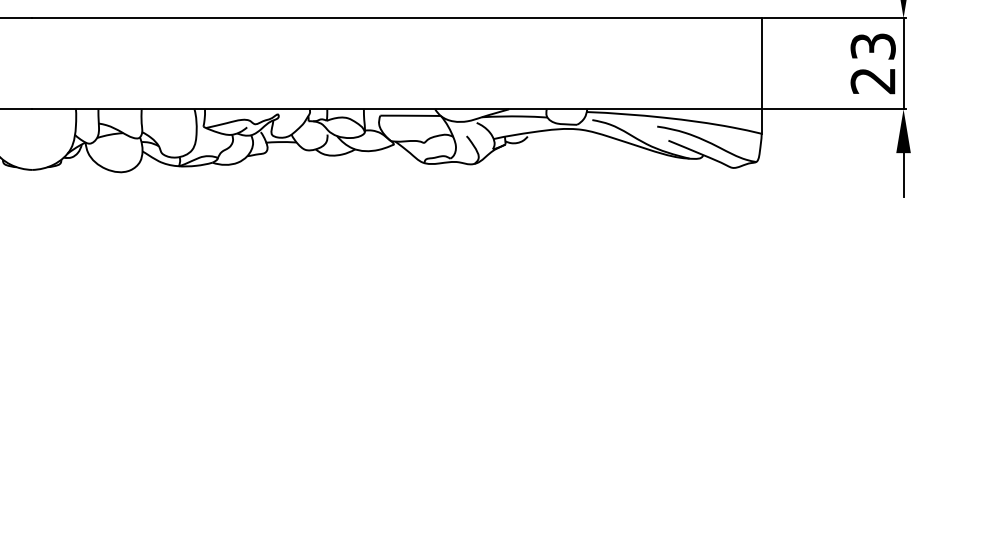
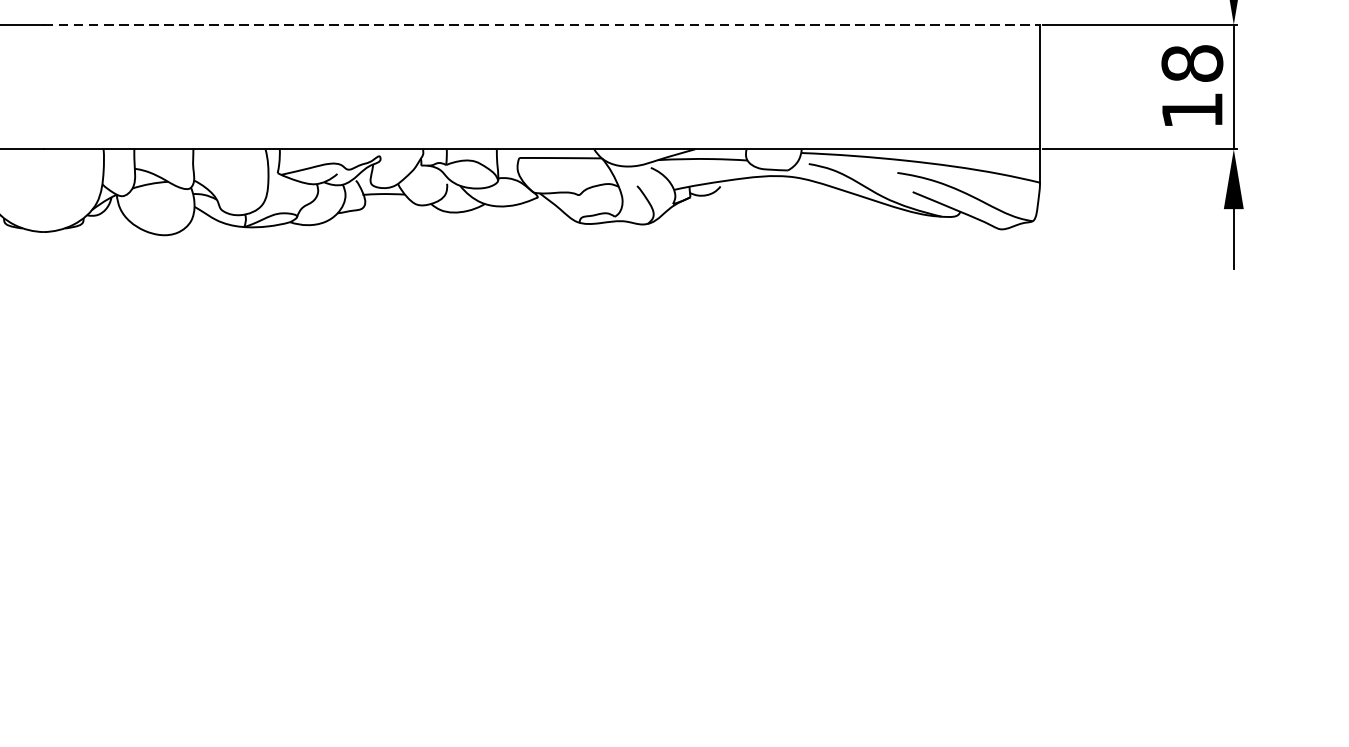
line: (396, 18) -> (541, 25), solid -> dashed
text: (872, 63) -> (1191, 86), 23 -> 18

